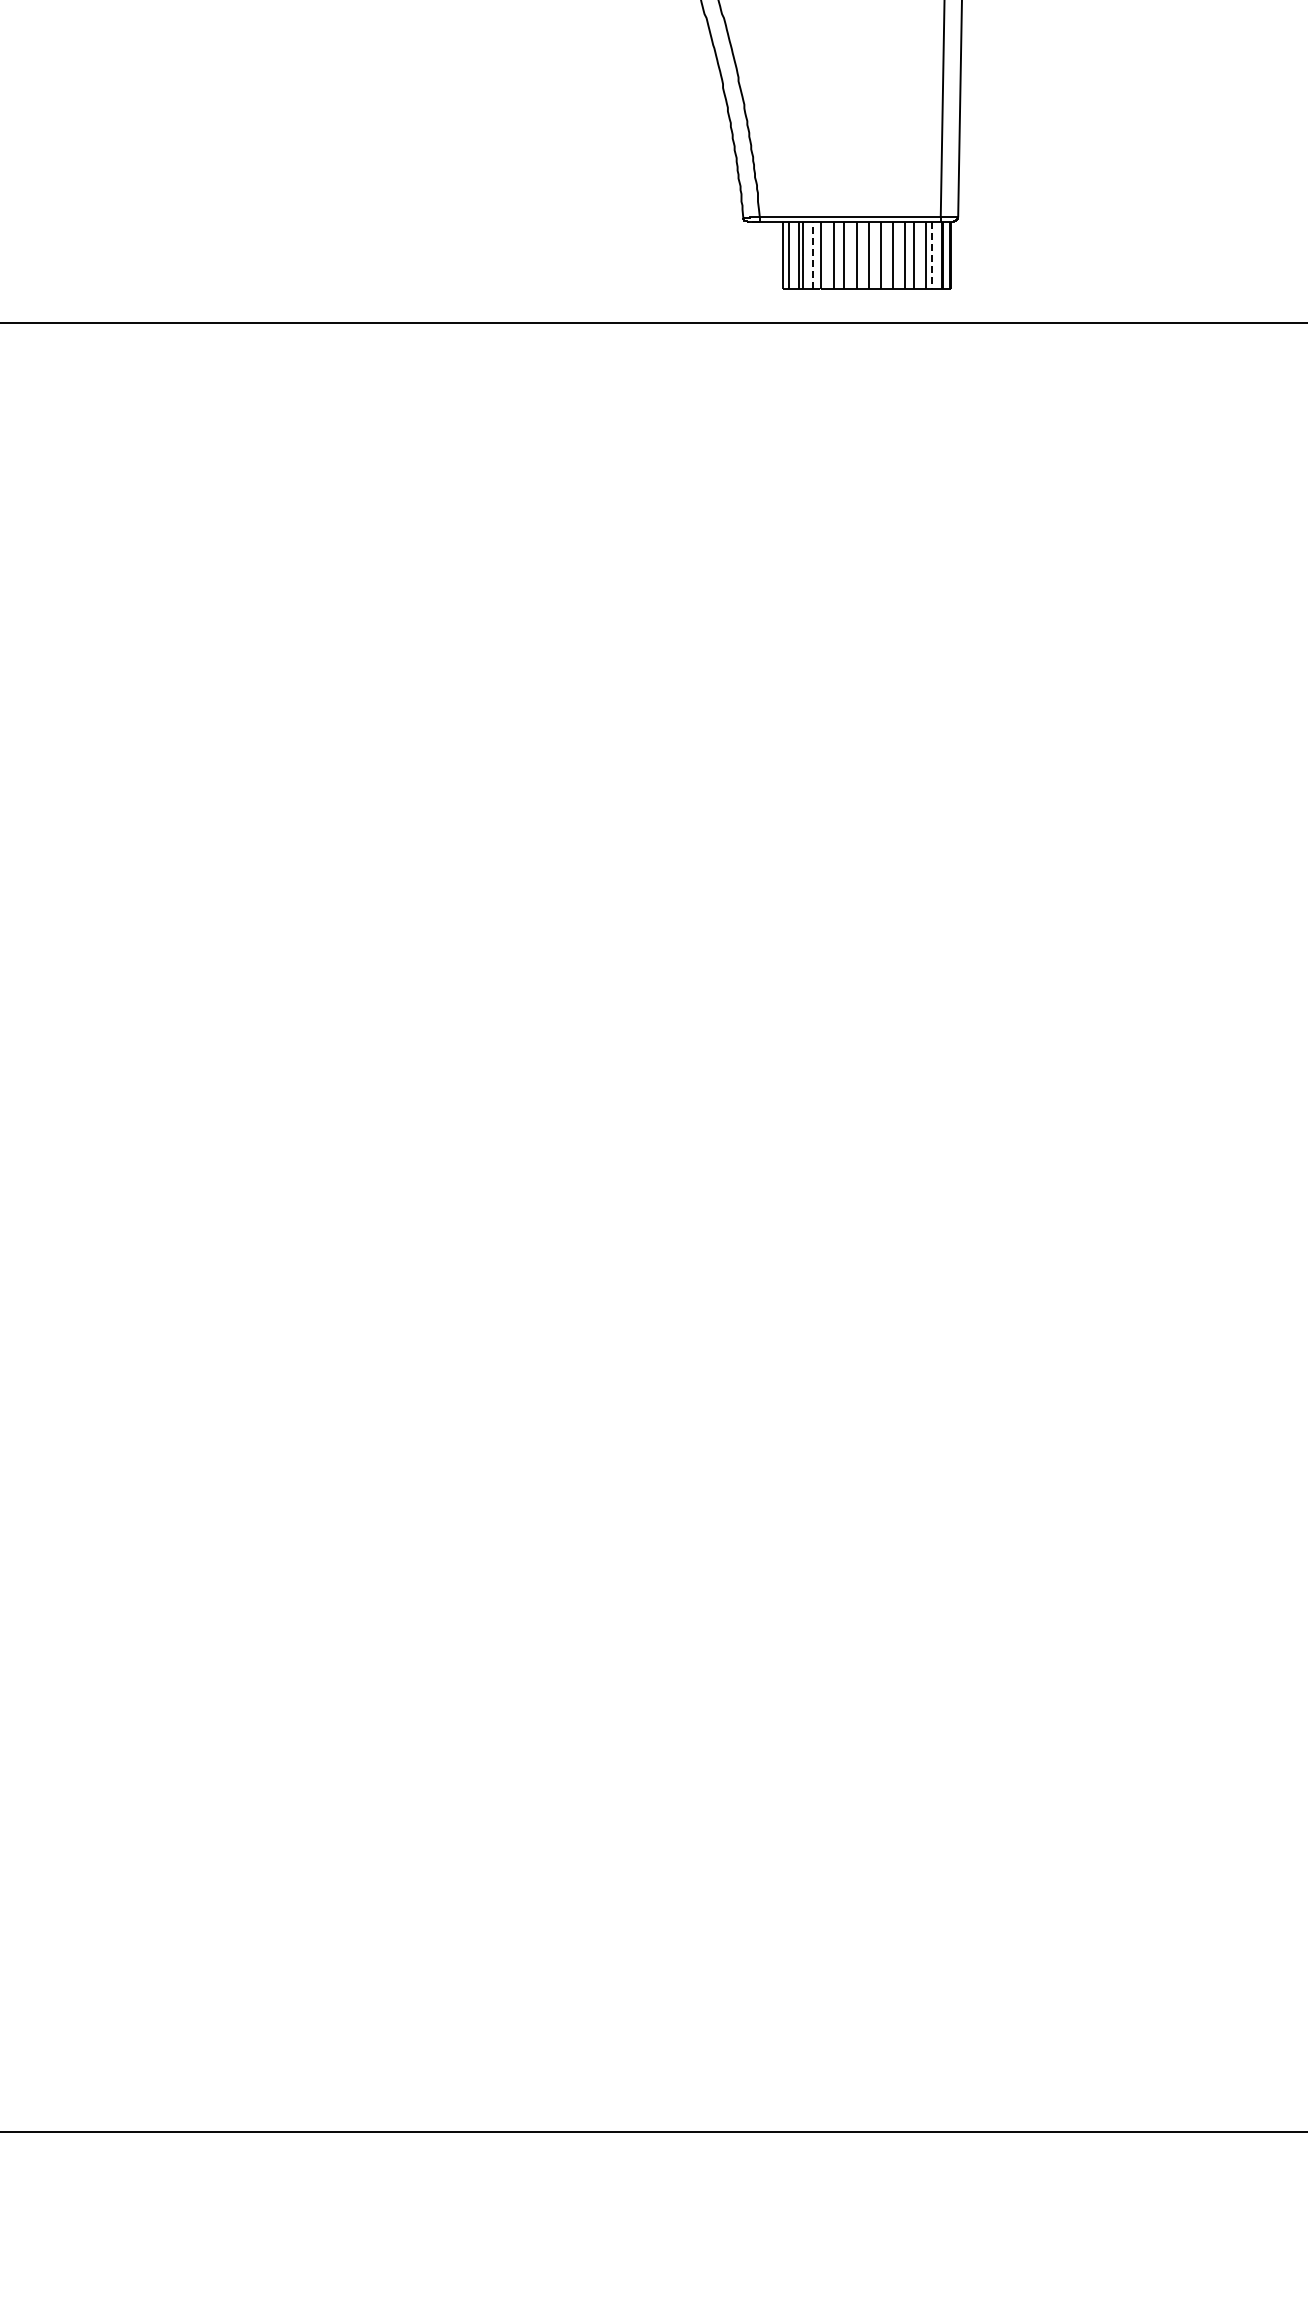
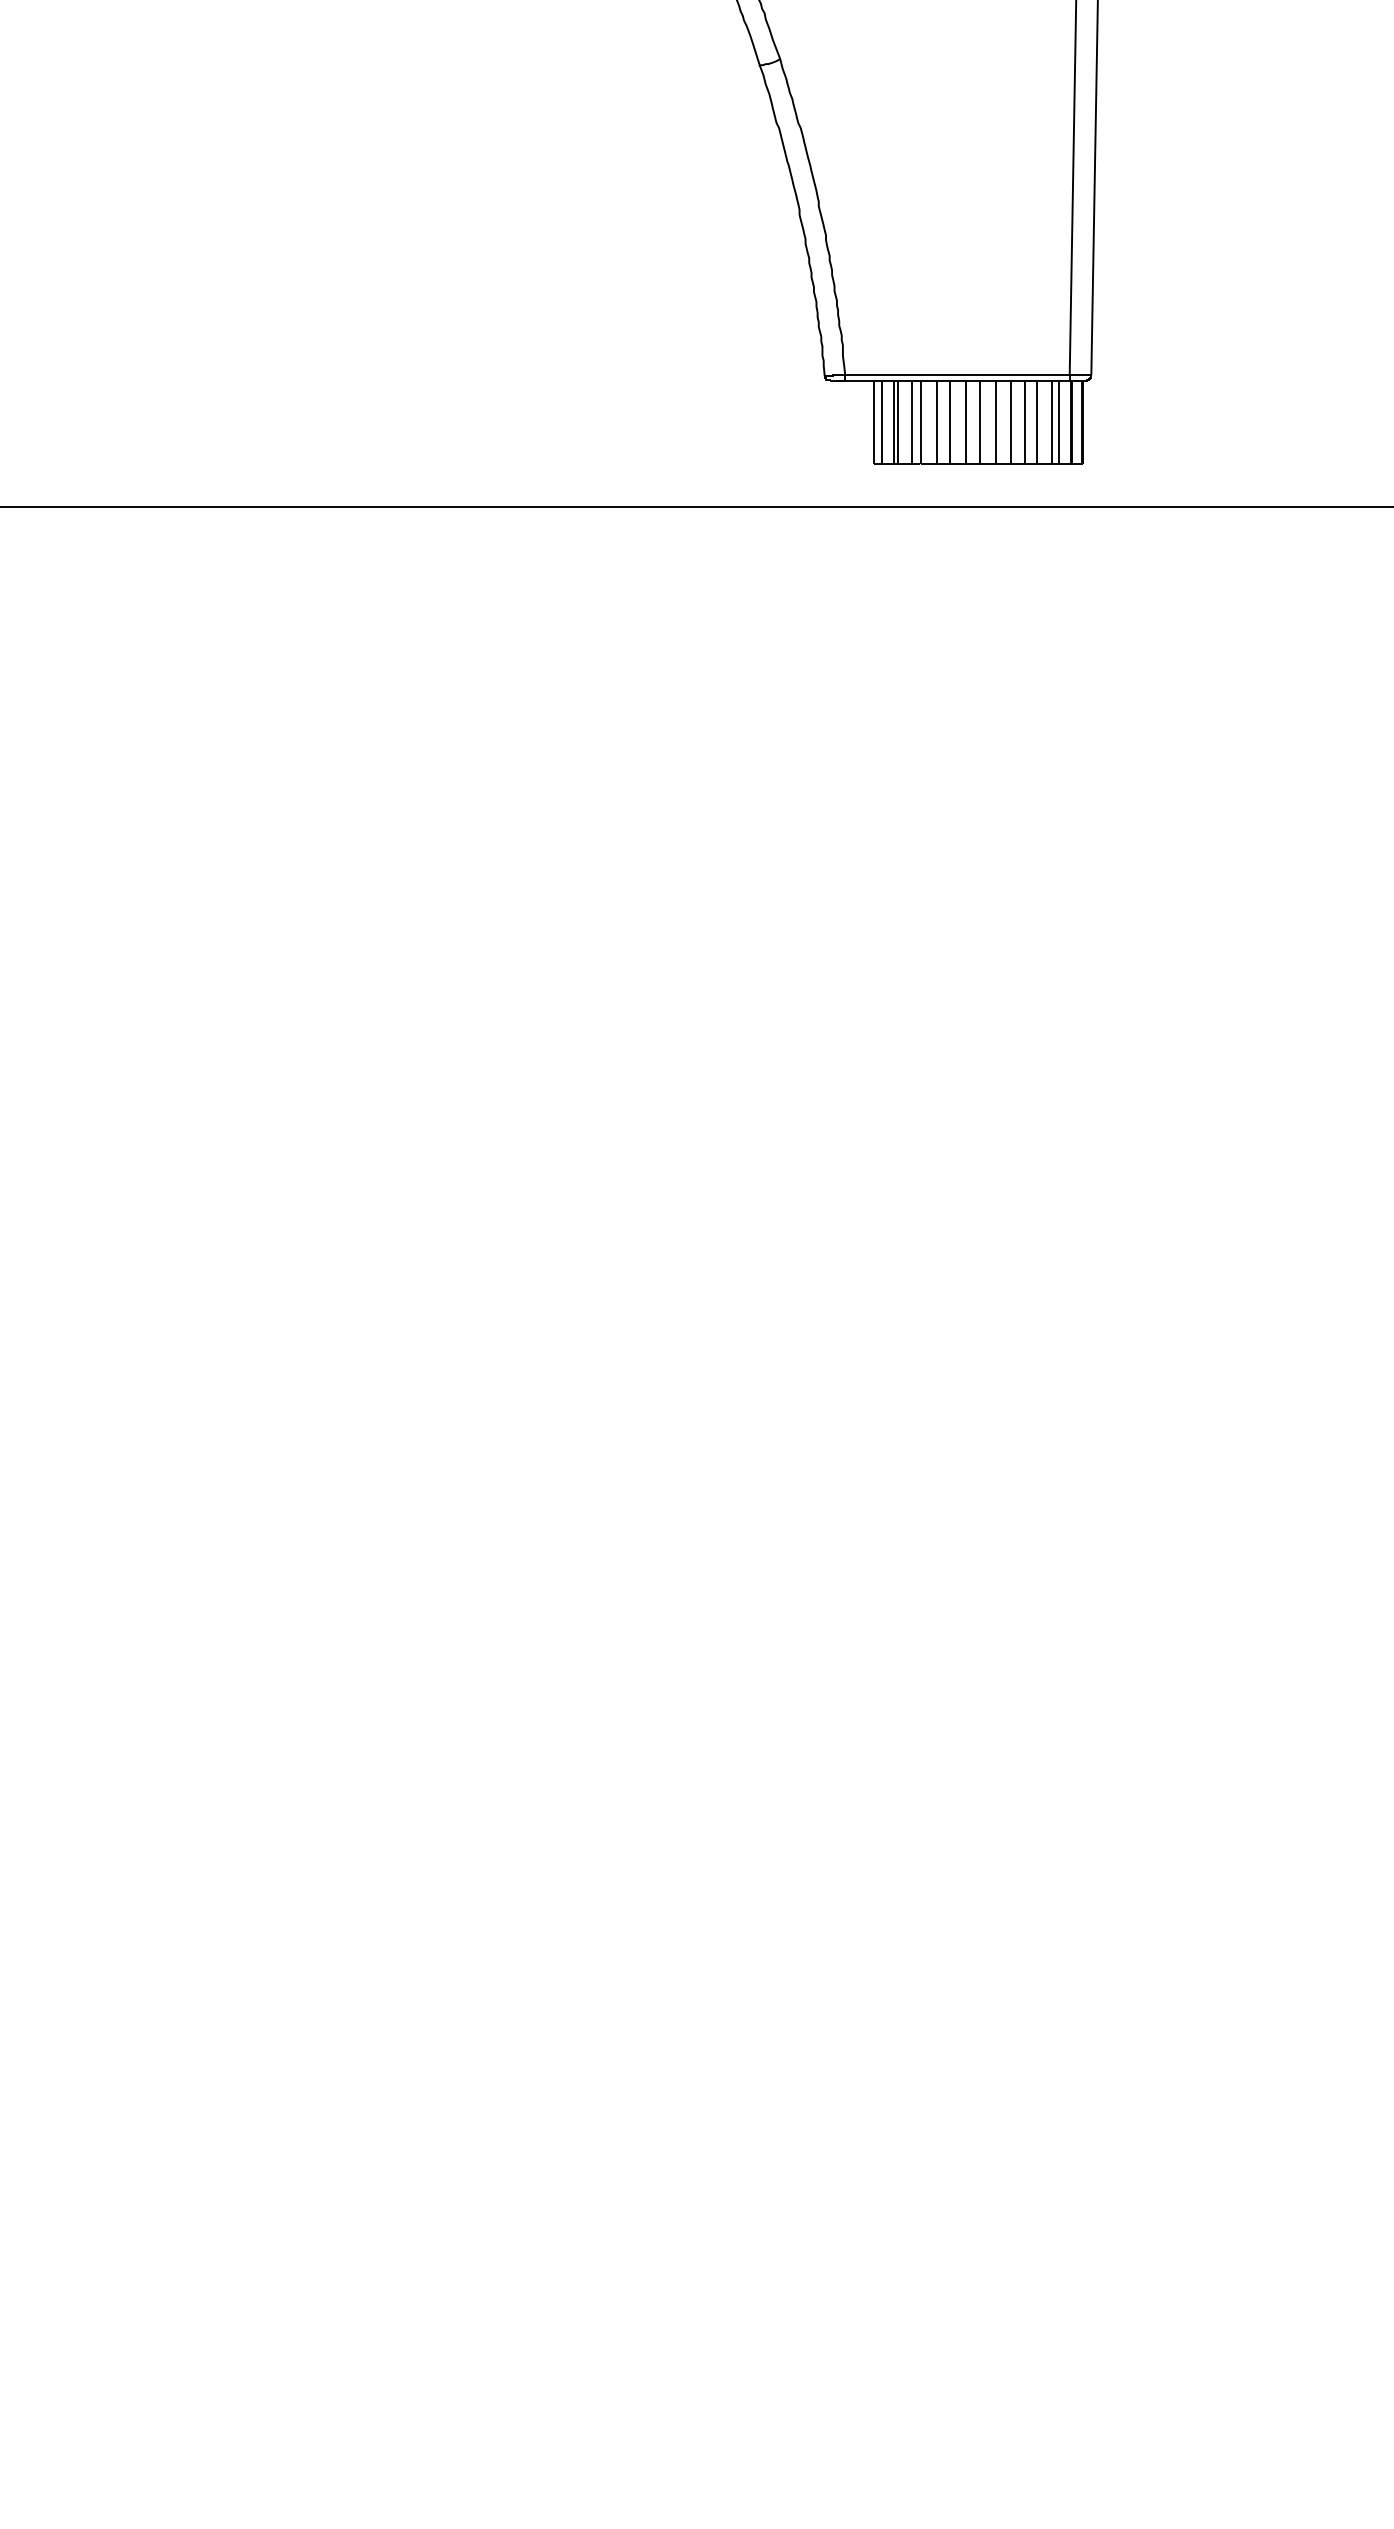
line: (813, 255) -> (911, 422), dashed -> solid
line: (931, 256) -> (1058, 423), dashed -> solid

